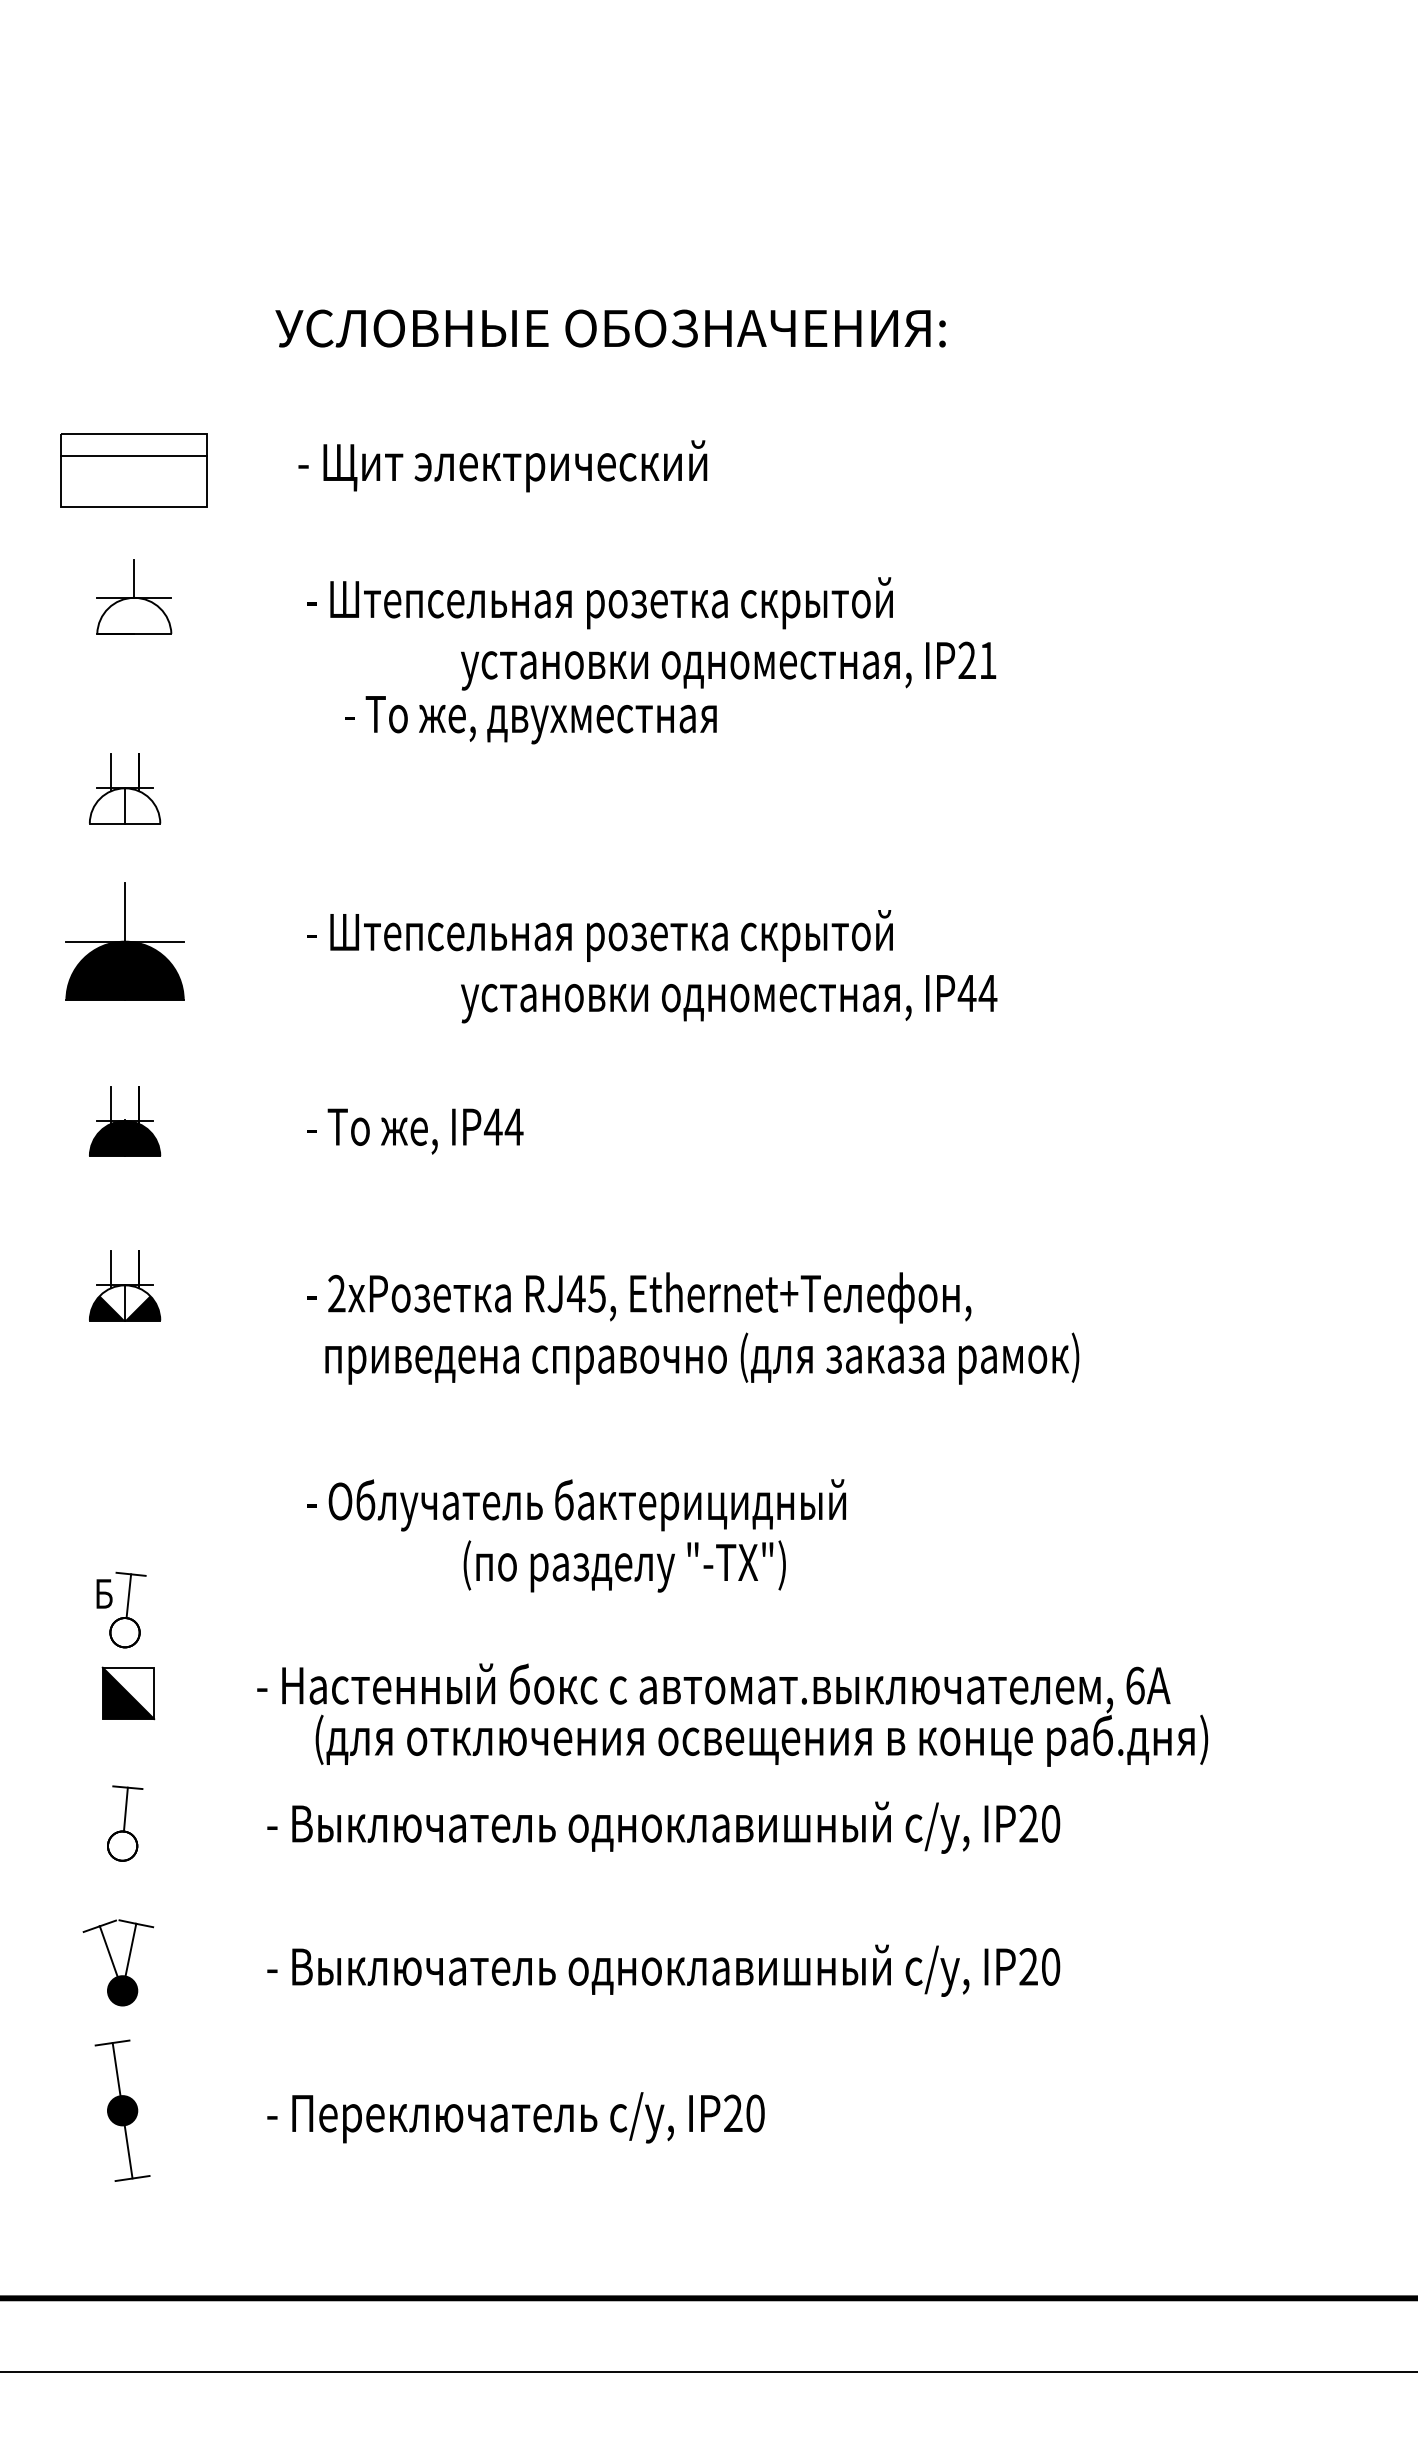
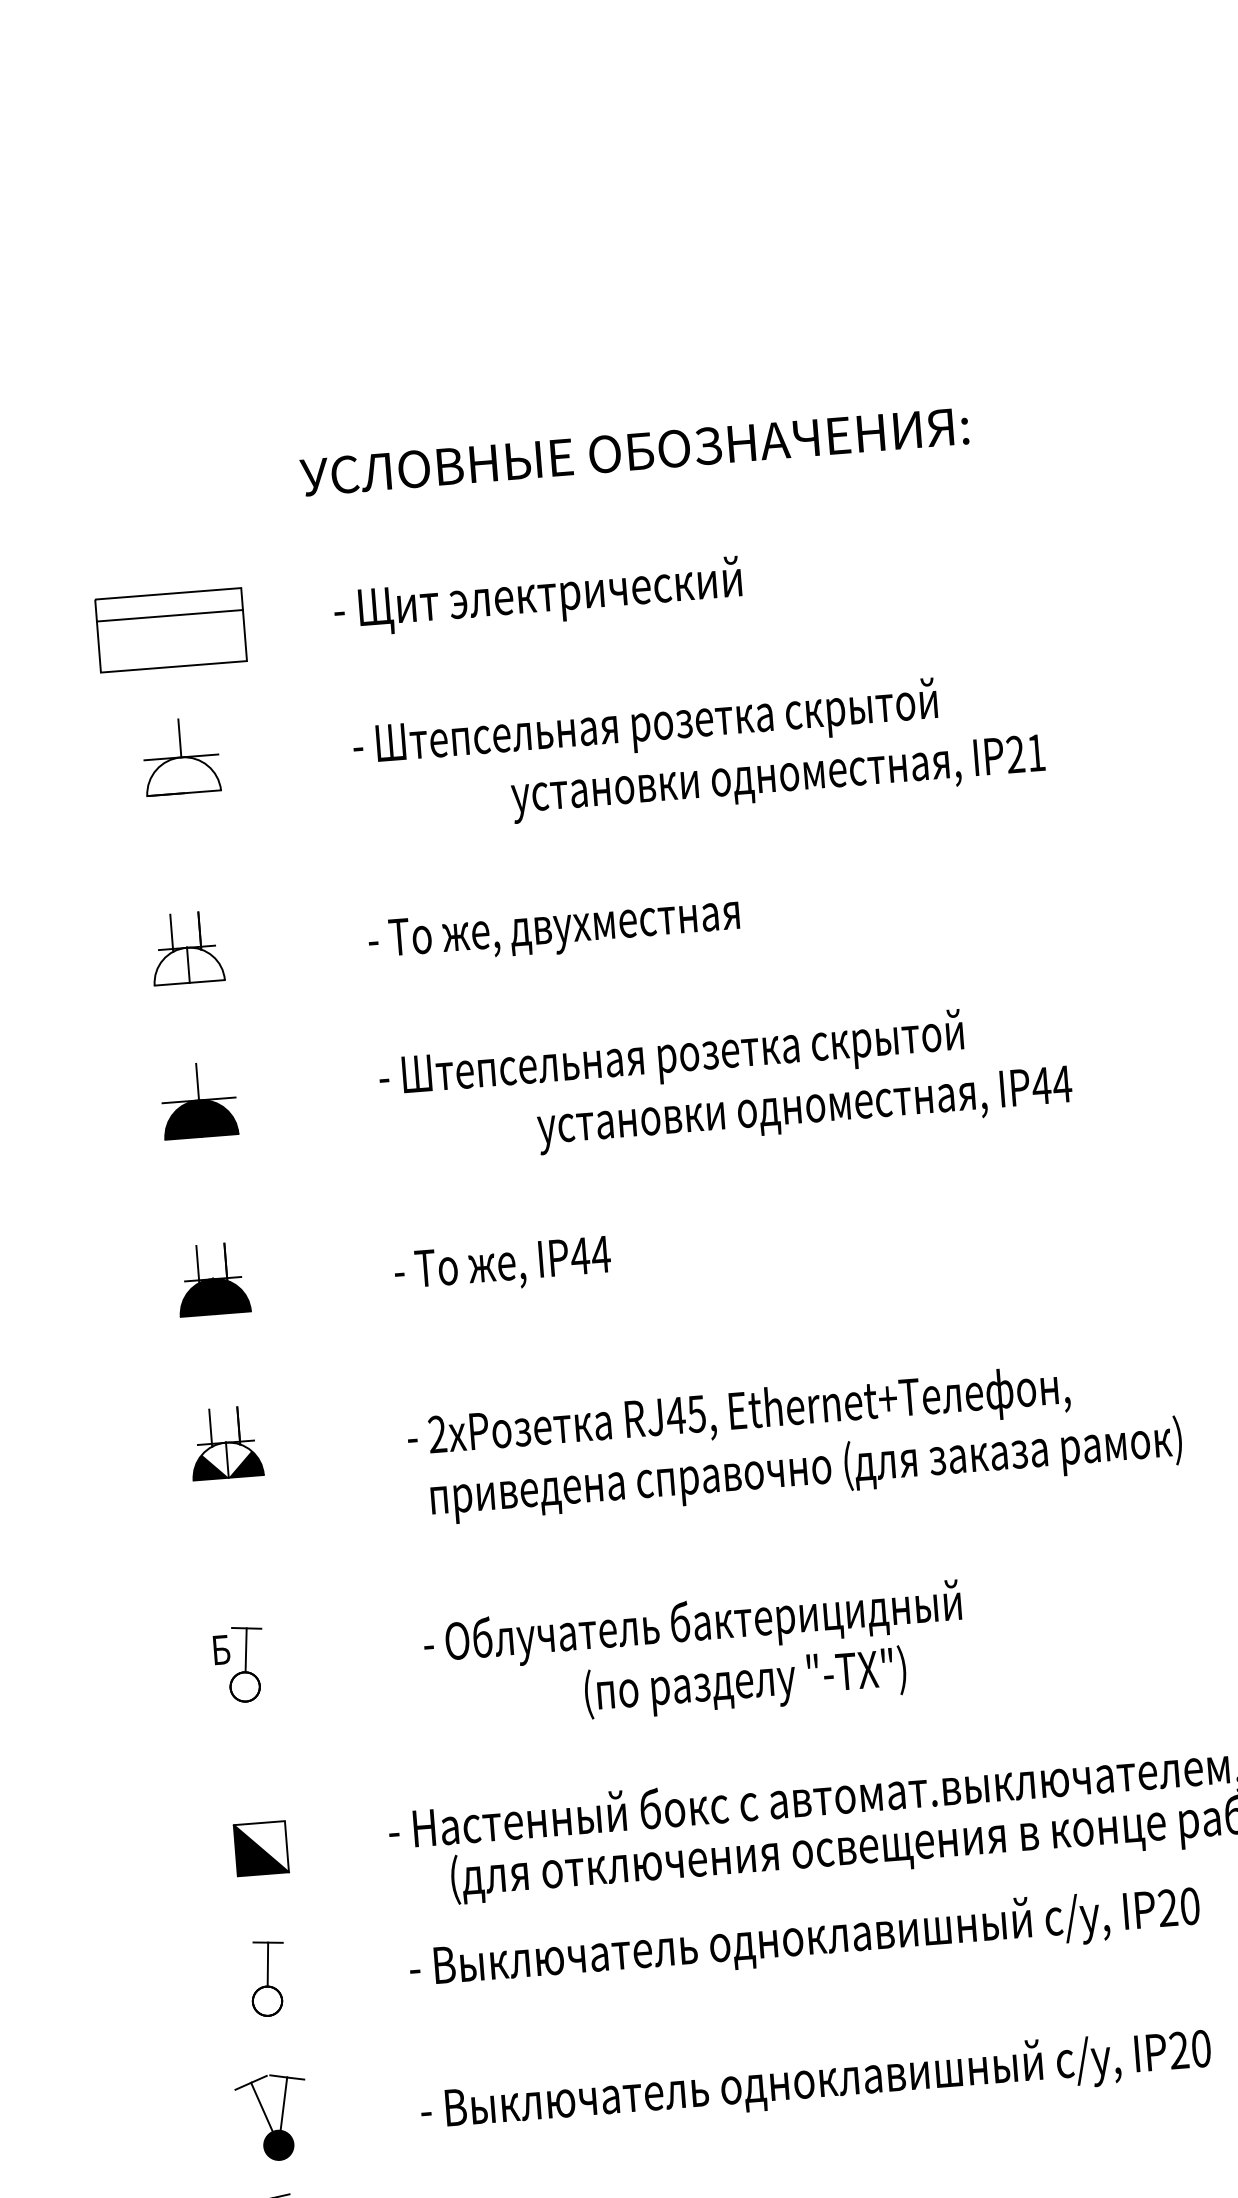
text: (530, 720) -> (553, 931), moved
part: (124, 941) -> (198, 1100), size x0.62
part: (121, 1609) -> (239, 1664), moved

